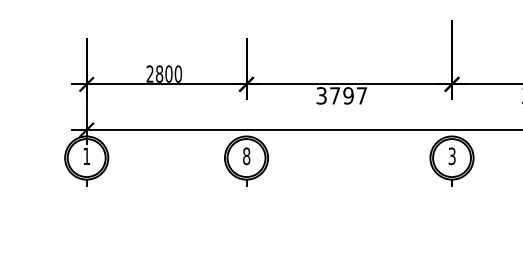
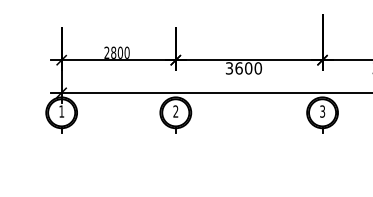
text: (348, 95) -> (248, 68), 3797 -> 3600
text: (246, 156) -> (175, 111), 8 -> 2

